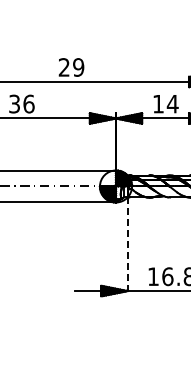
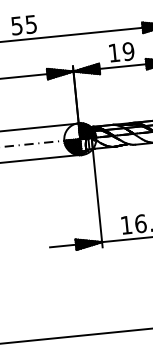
text: (71, 67) -> (24, 25), 29 -> 55
text: (172, 103) -> (128, 50), 14 -> 19
line: (127, 247) -> (97, 198), dashed -> solid

